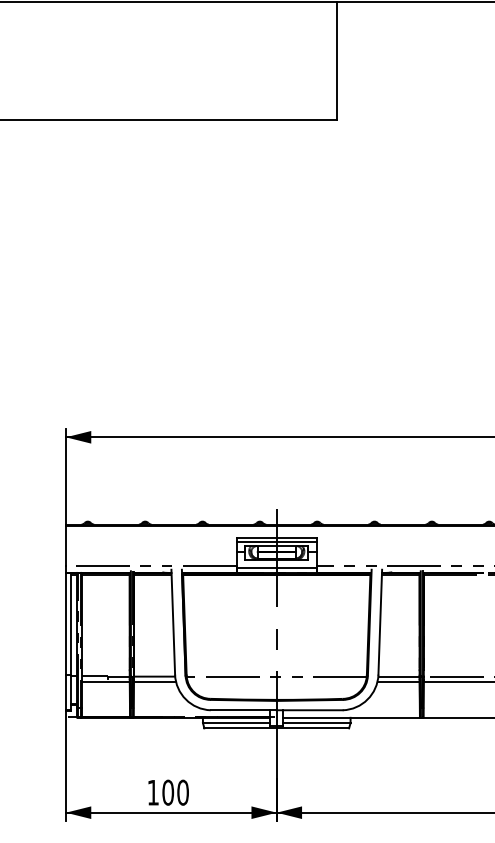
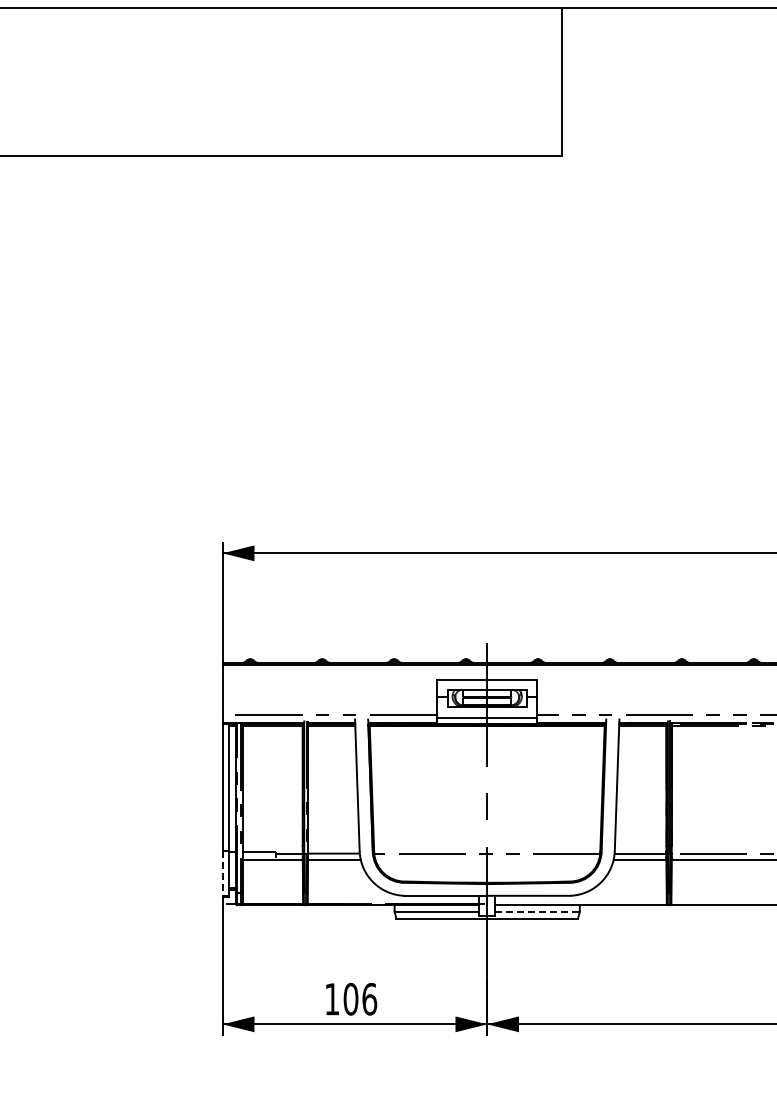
line: (276, 541) -> (486, 684), removed
line: (65, 692) -> (222, 873), solid -> dashed
line: (316, 722) -> (537, 911), solid -> dashed
text: (182, 792) -> (369, 998), 100 -> 106

